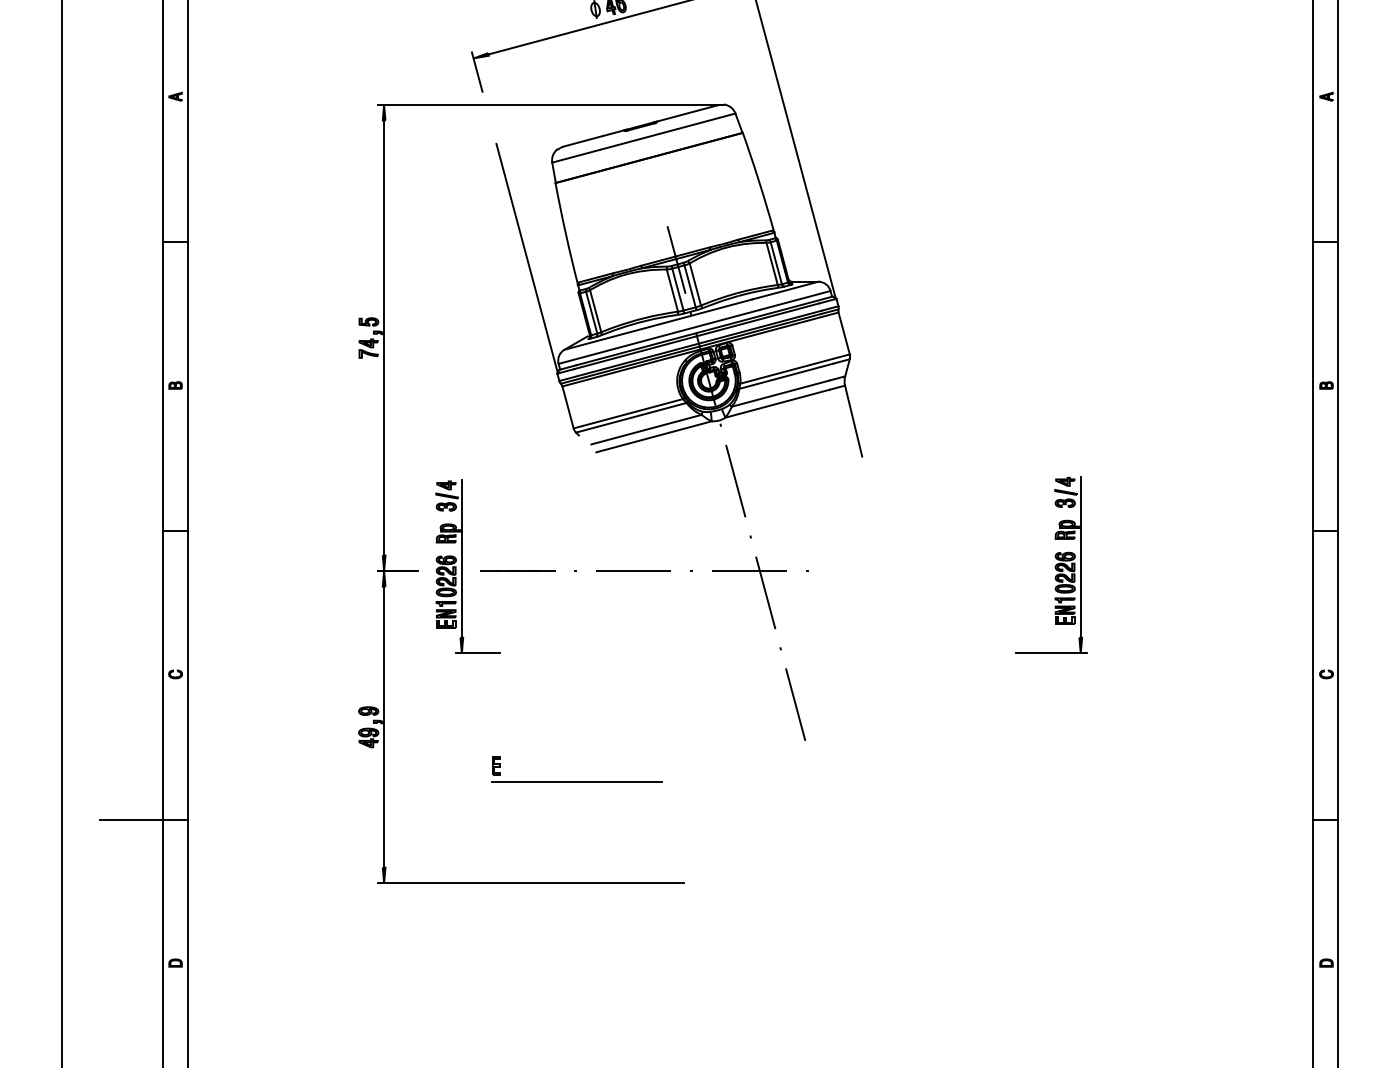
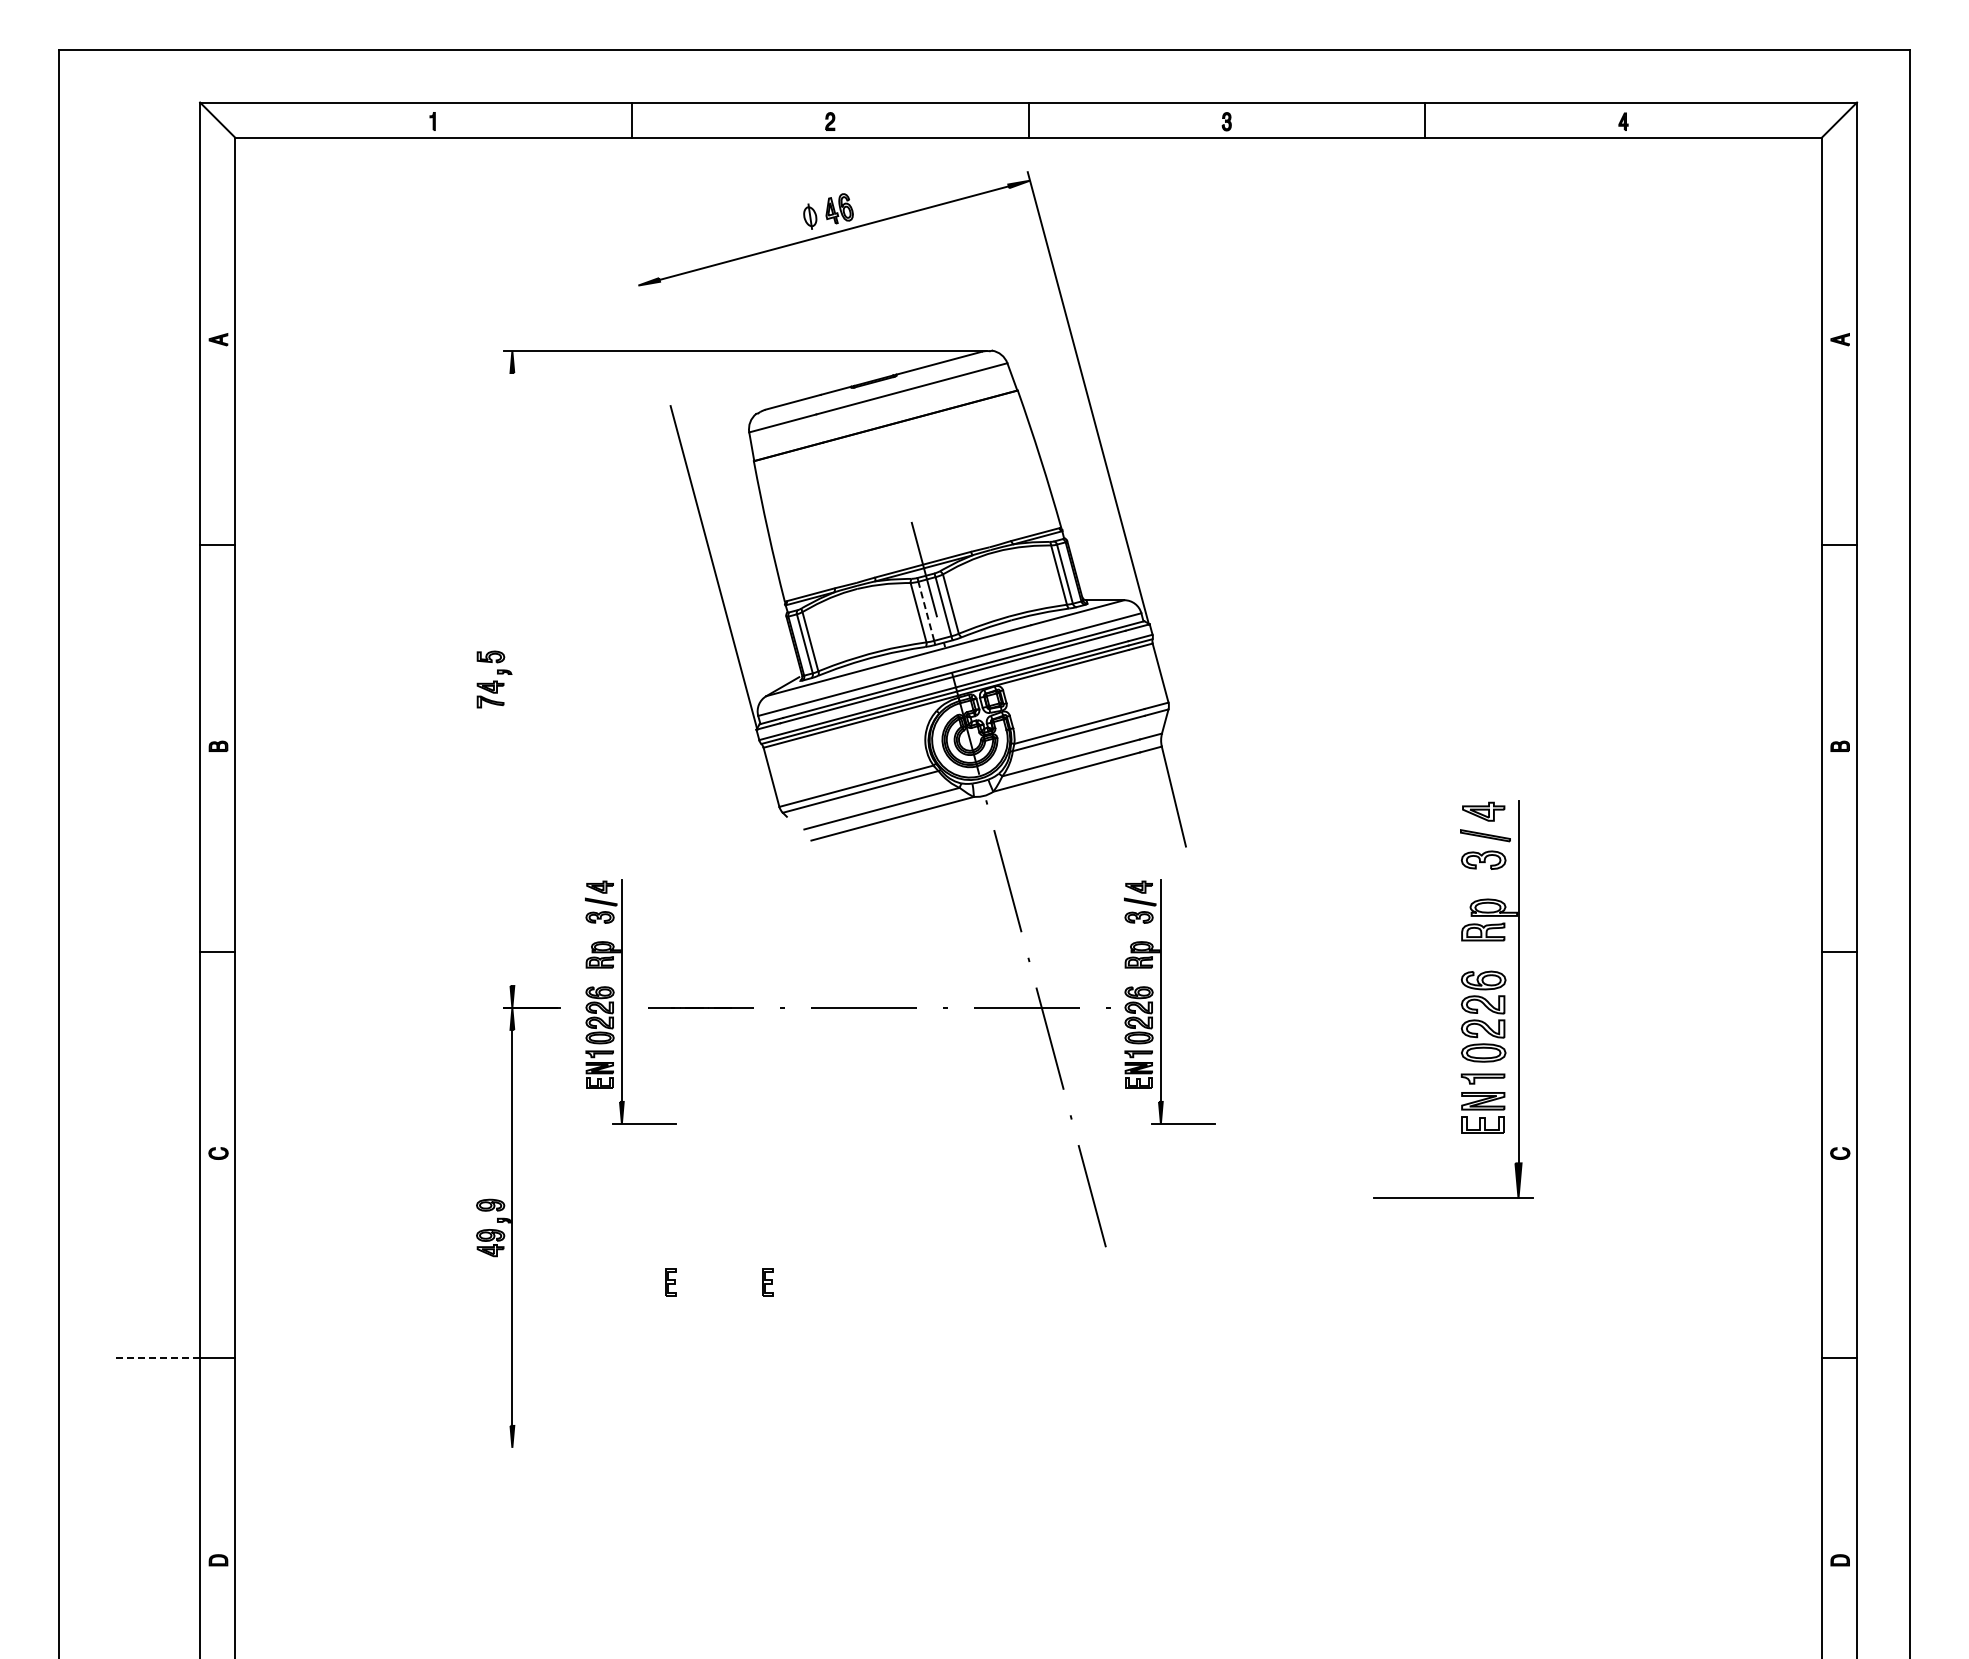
line: (477, 71) -> (643, 304), removed
line: (678, 289) -> (926, 611), solid -> dashed
line: (384, 338) -> (512, 679), removed
part: (1051, 565) -> (1452, 999), size x1.6
part: (844, 566) -> (1161, 1001), added
part: (565, 765) -> (767, 1282), added
line: (576, 781) -> (783, 1304), removed
line: (130, 819) -> (155, 1358), solid -> dashed
line: (531, 883) -> (719, 1447), removed

